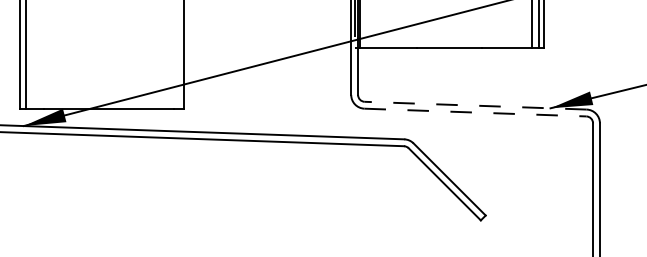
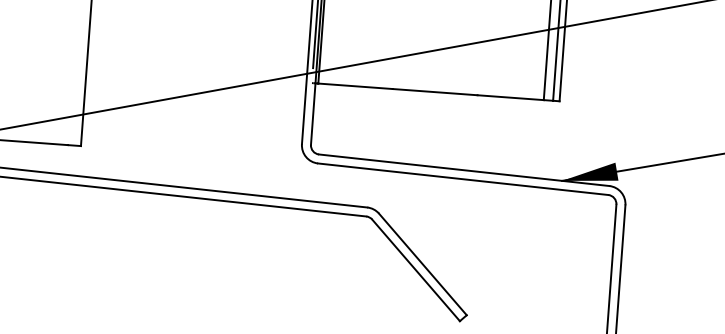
line: (475, 105) -> (463, 169), dashed -> solid
line: (475, 112) -> (463, 179), dashed -> solid

